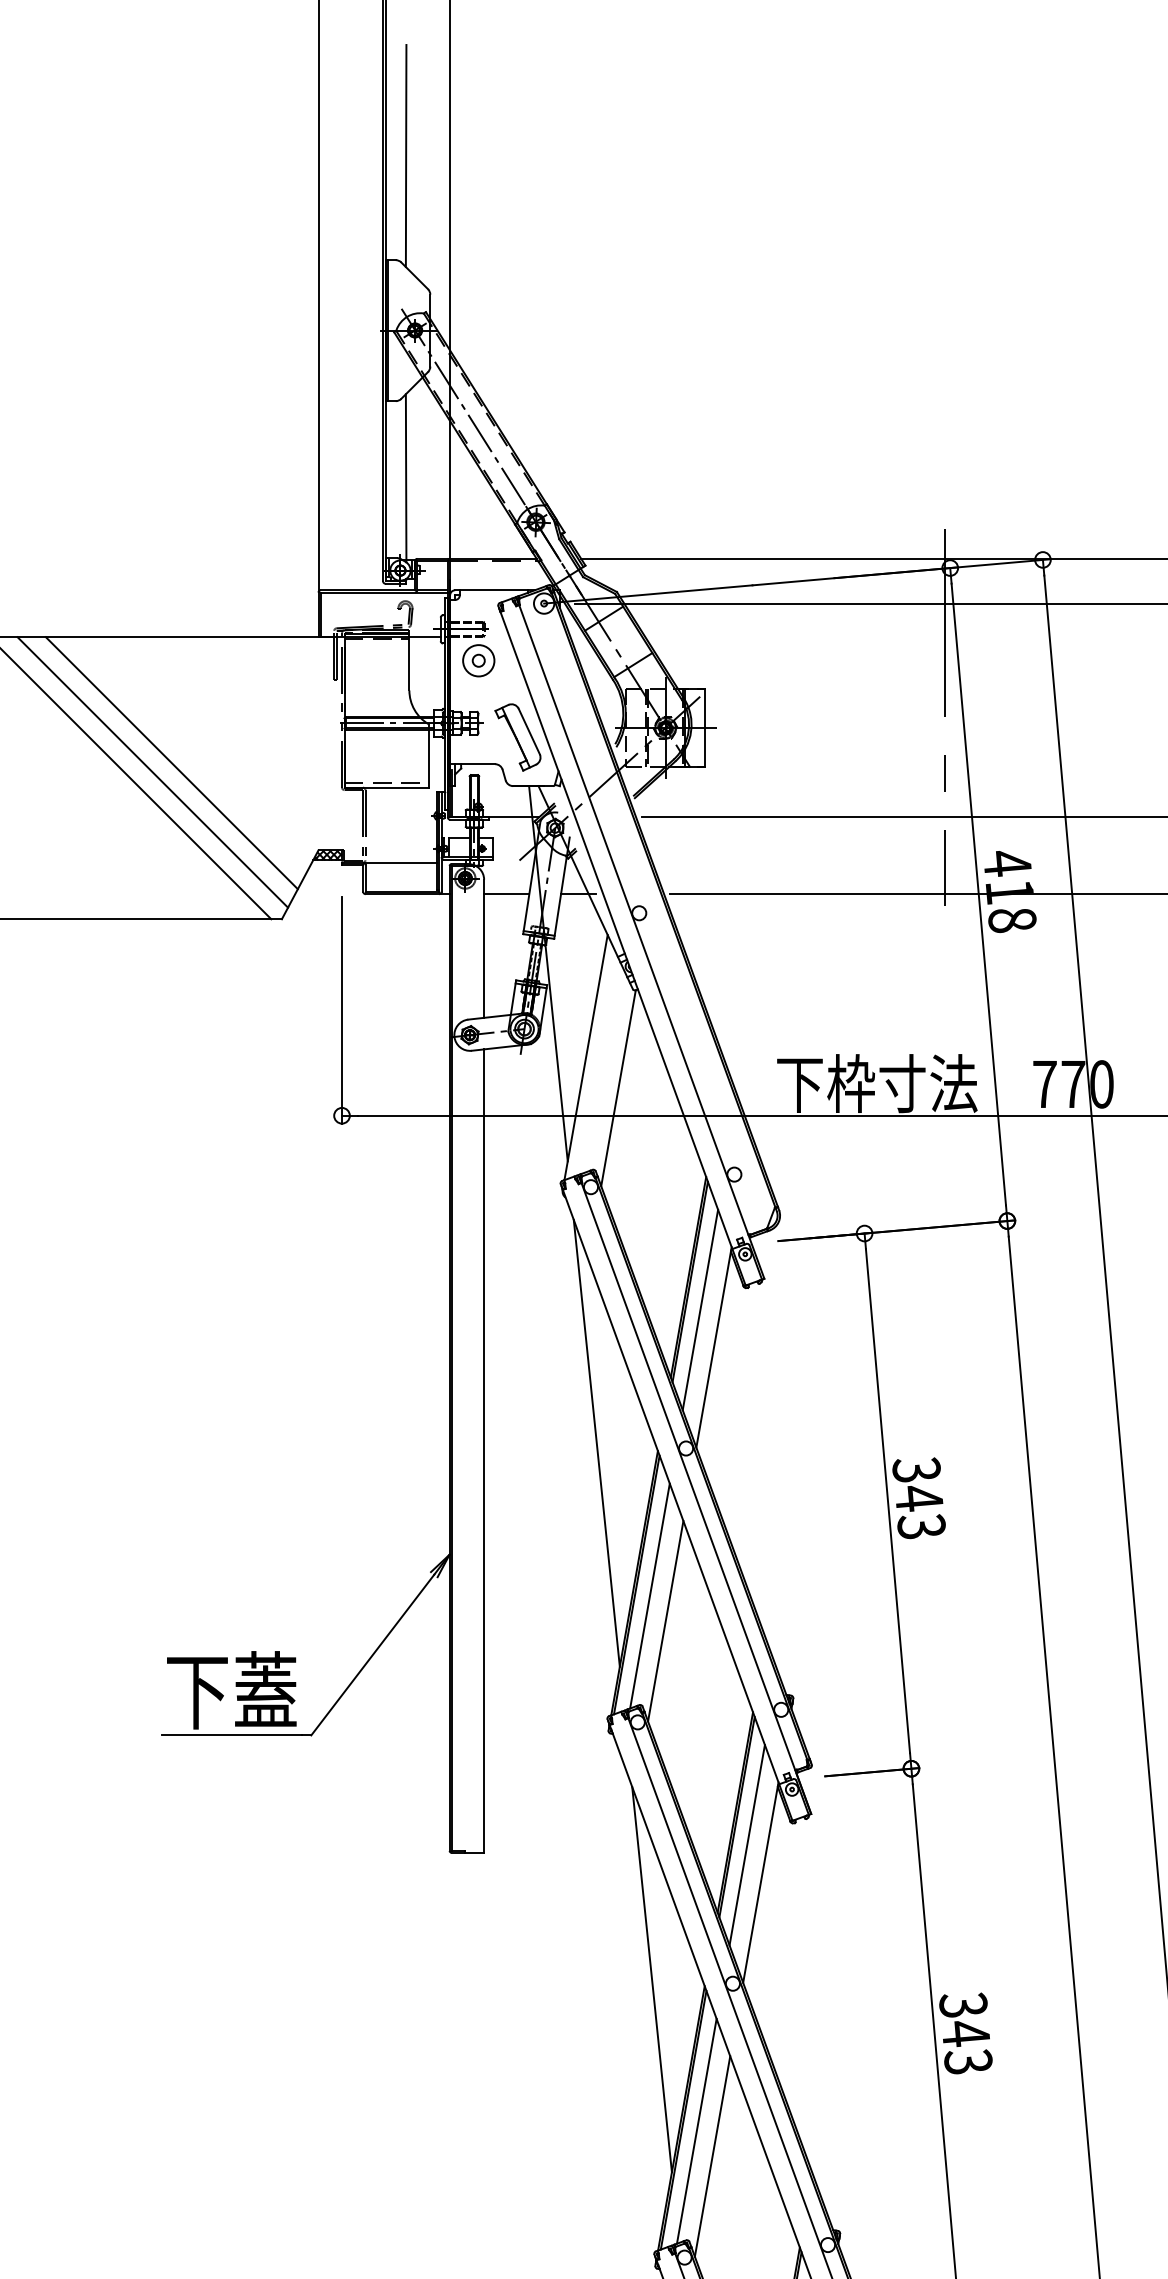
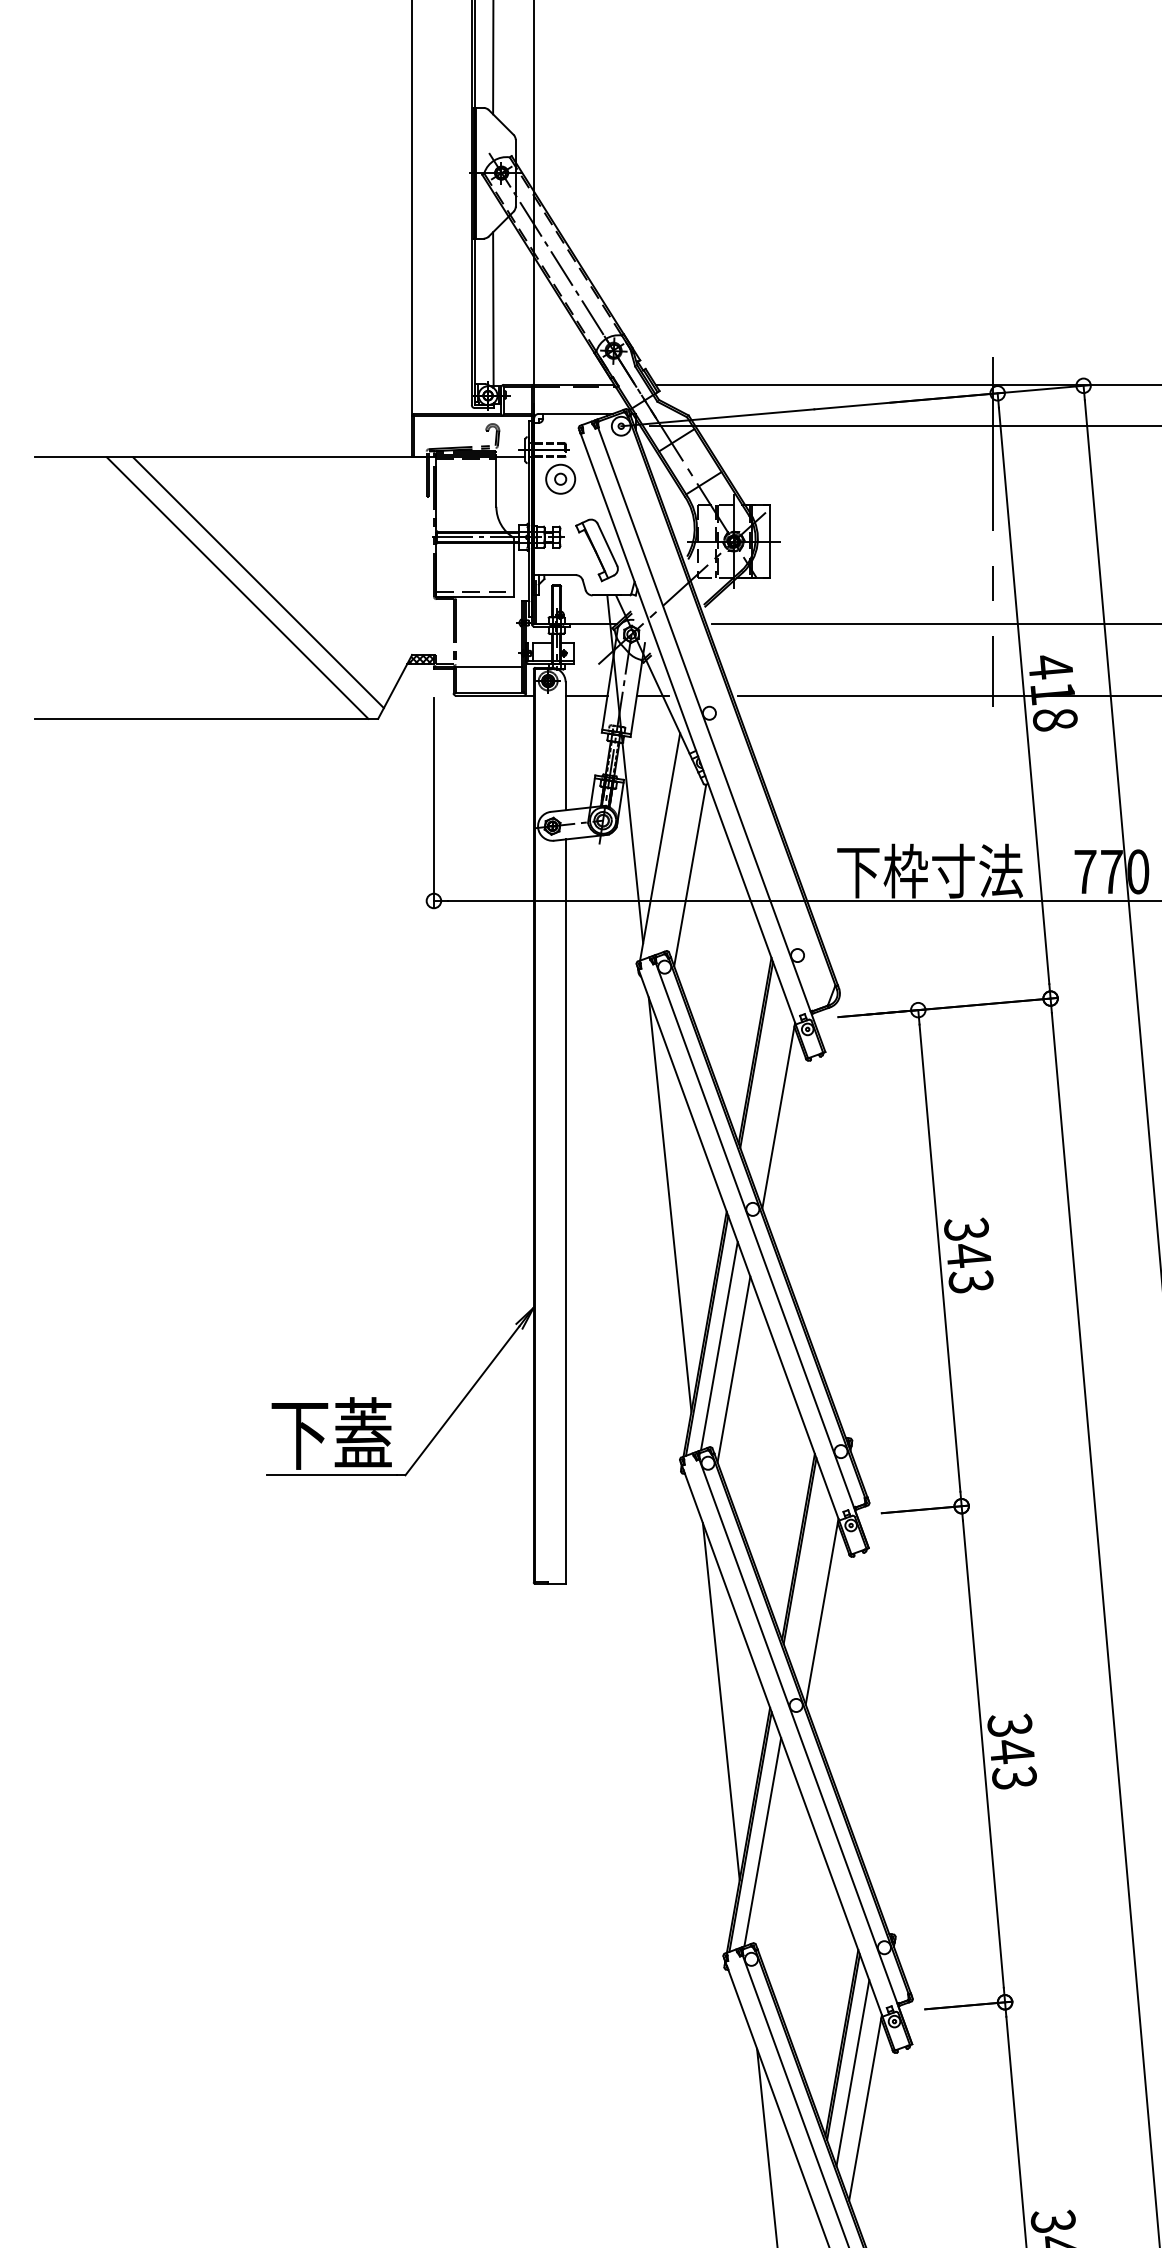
line: (172, 762) -> (276, 573), removed
line: (699, 1309) -> (765, 1080), removed
line: (747, 1844) -> (809, 1576), removed
line: (712, 2156) -> (777, 1865), removed

